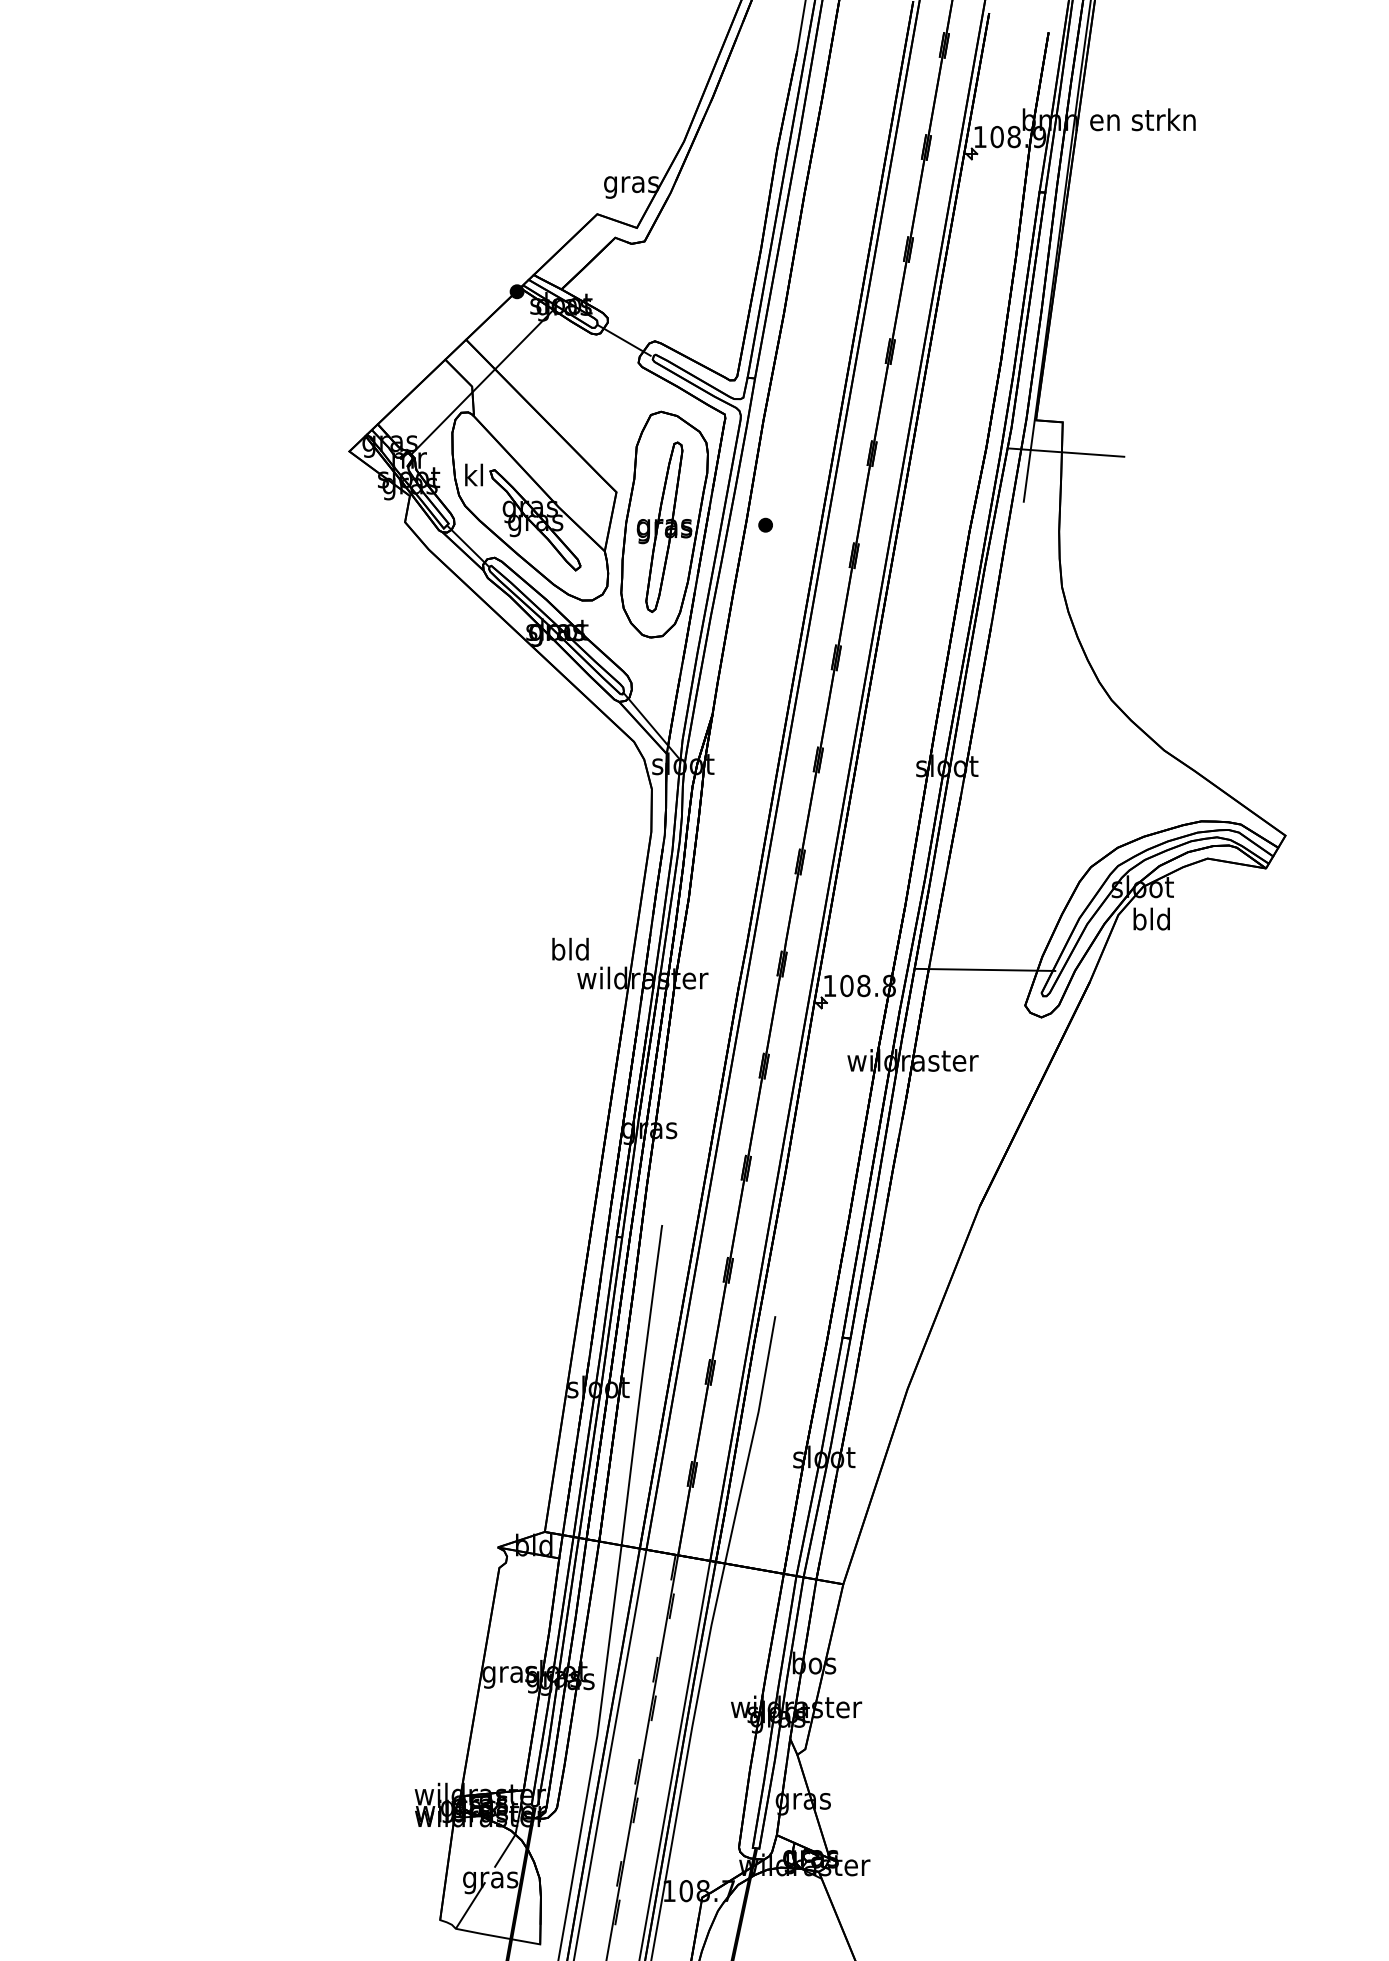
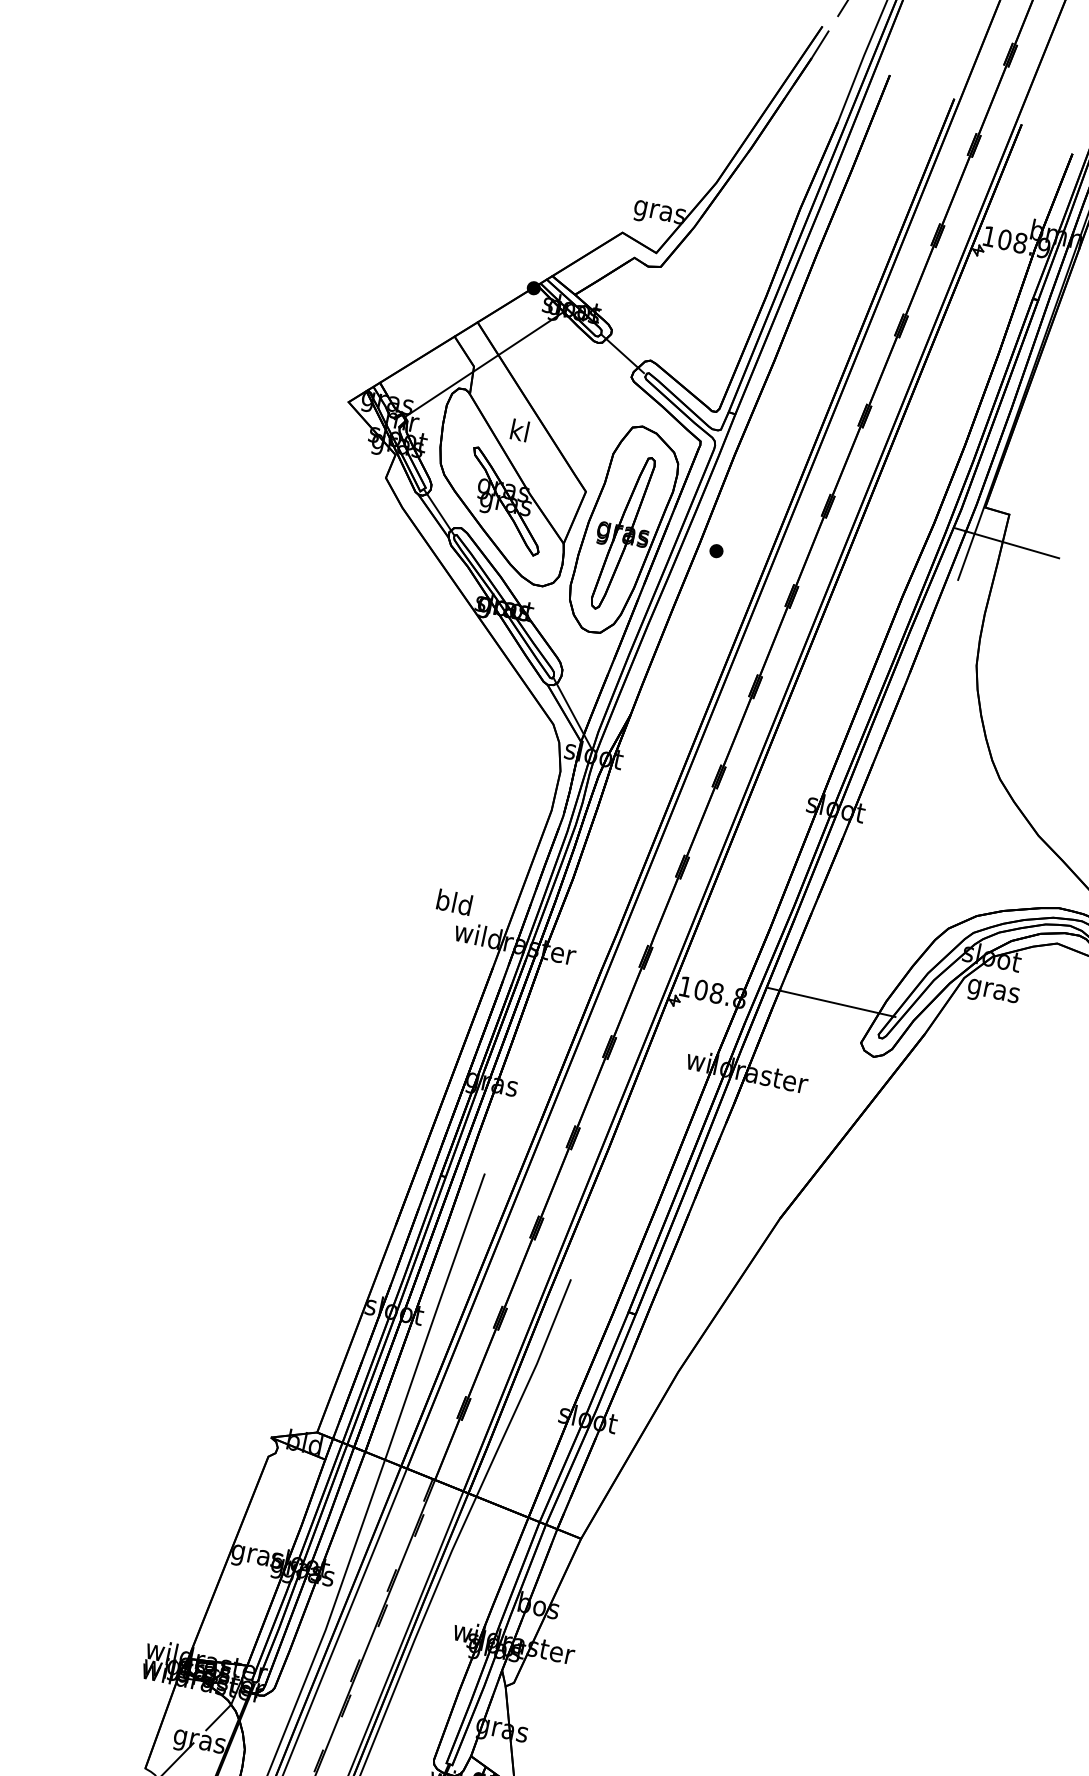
text: (473, 474) -> (519, 429), moved
text: (1151, 921) -> (993, 990), bld -> gras

